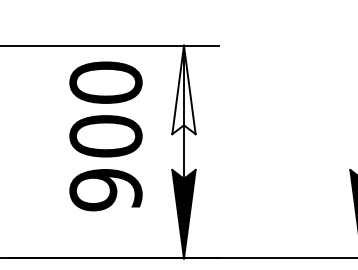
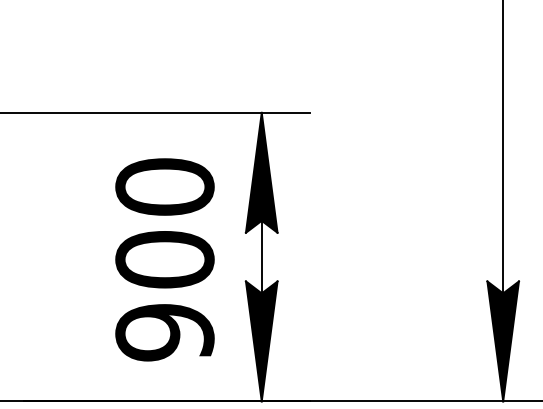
fill: (183, 89) -> (261, 172), added
text: (105, 136) -> (164, 259), moved

